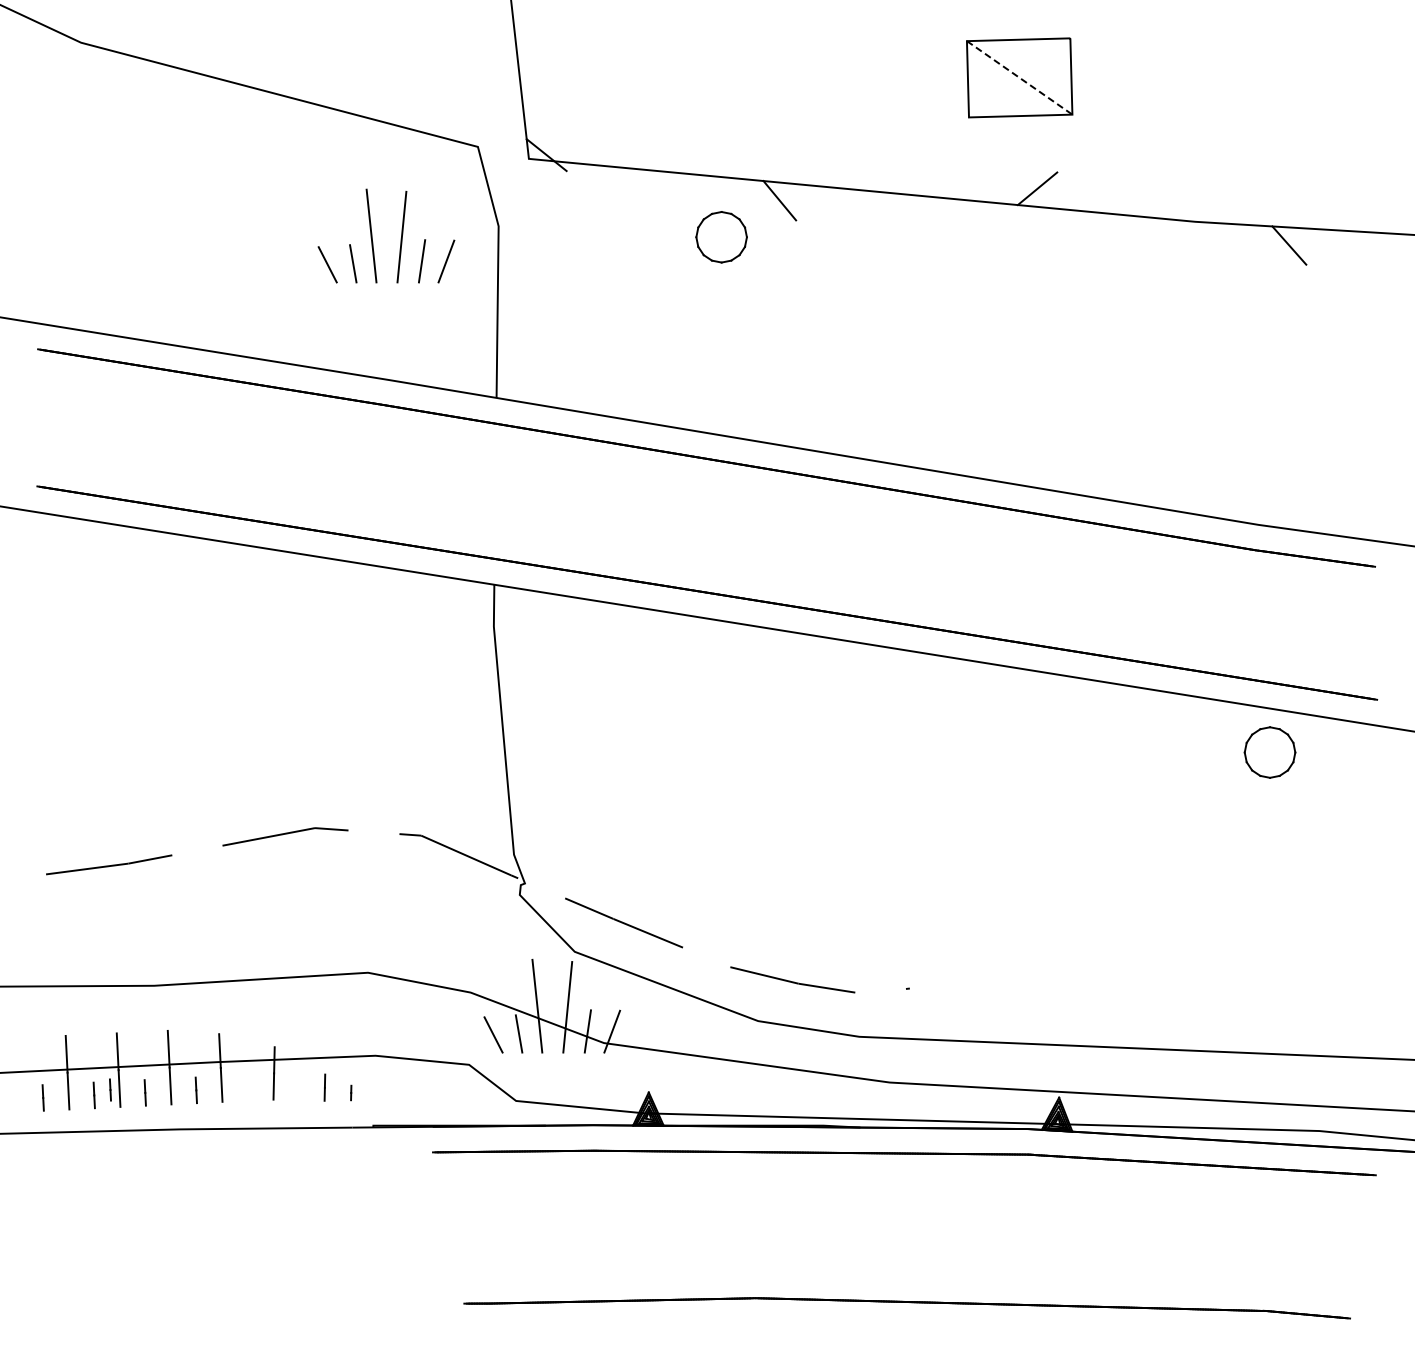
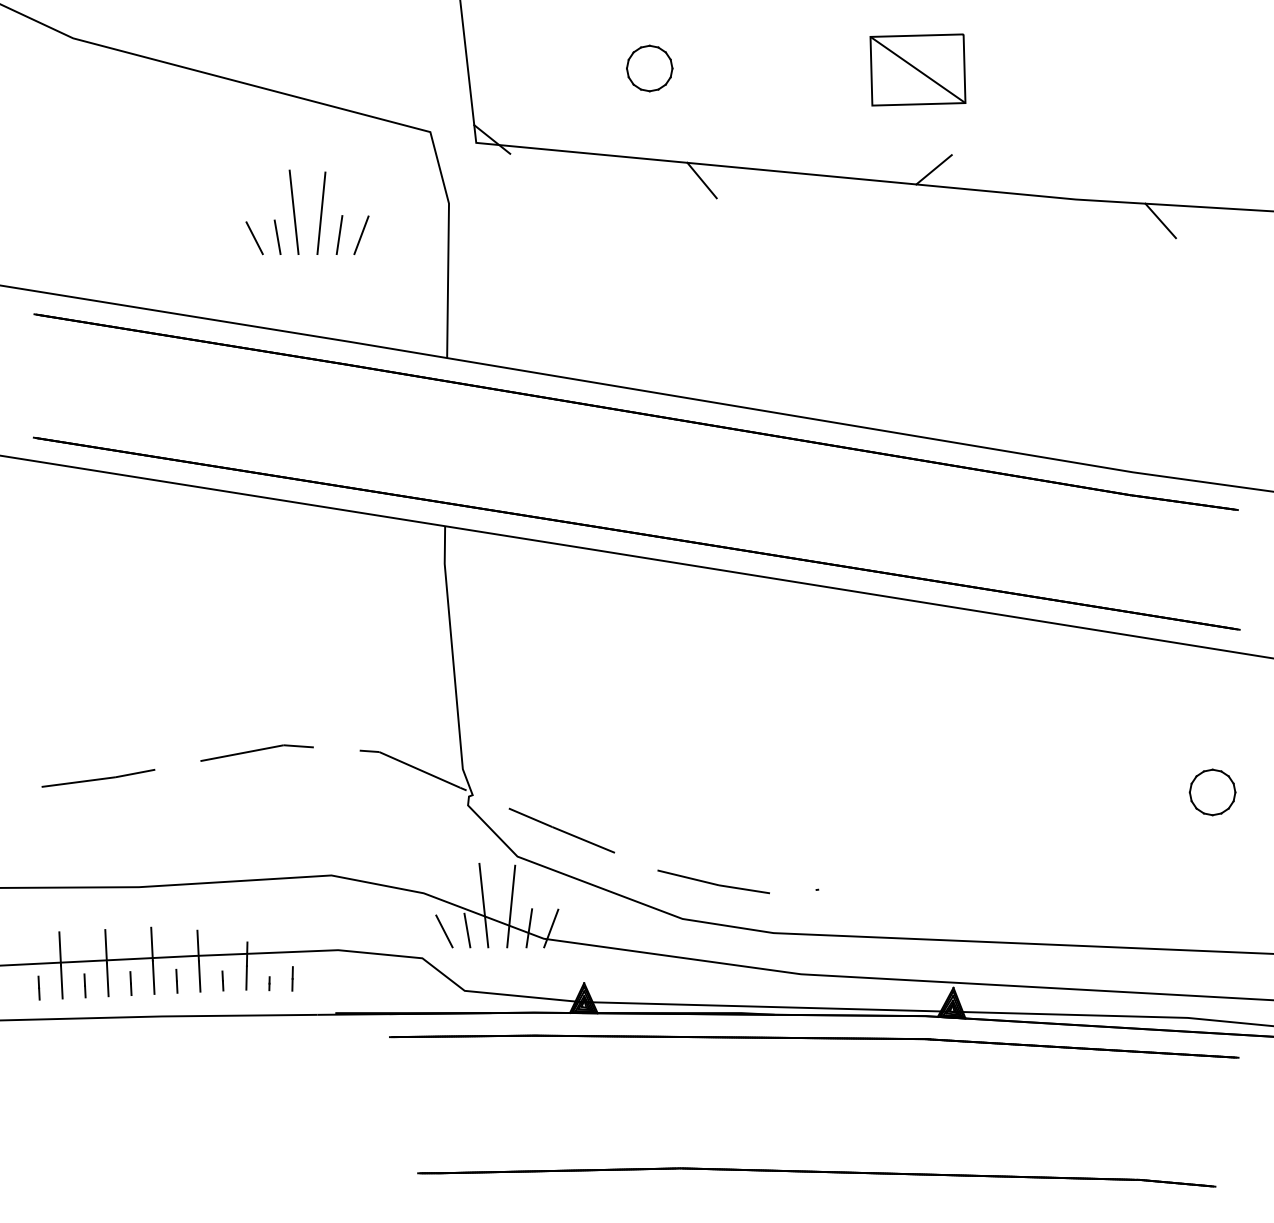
line: (1020, 78) -> (918, 70), dashed -> solid
part: (372, 235) -> (294, 211), moved
part: (721, 237) -> (649, 68), moved
part: (1269, 752) -> (1212, 792), moved
line: (110, 1089) -> (222, 980), moved
line: (351, 1092) -> (269, 983), moved

